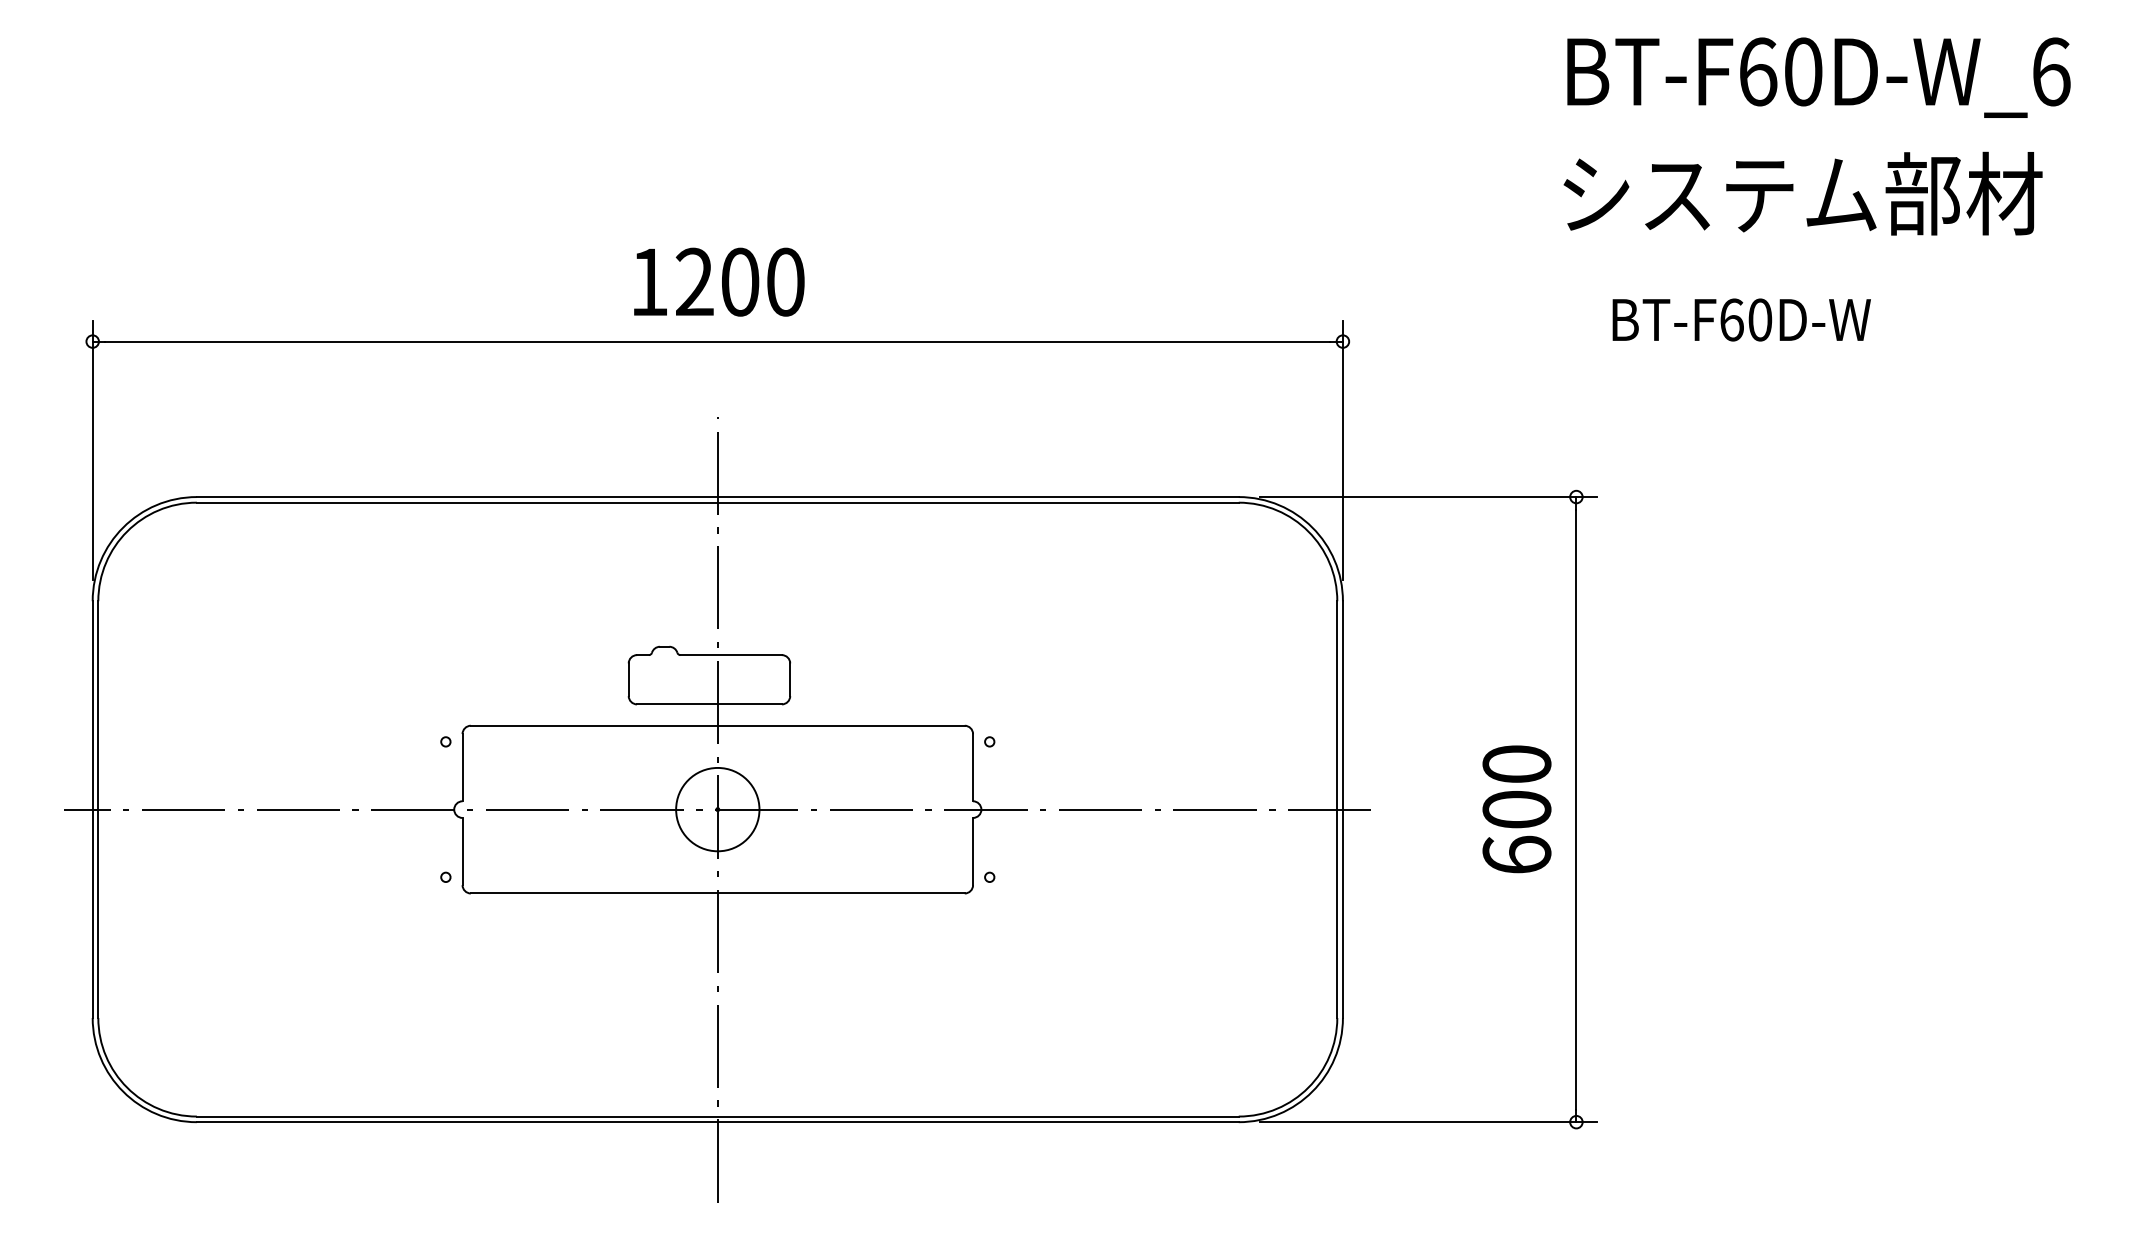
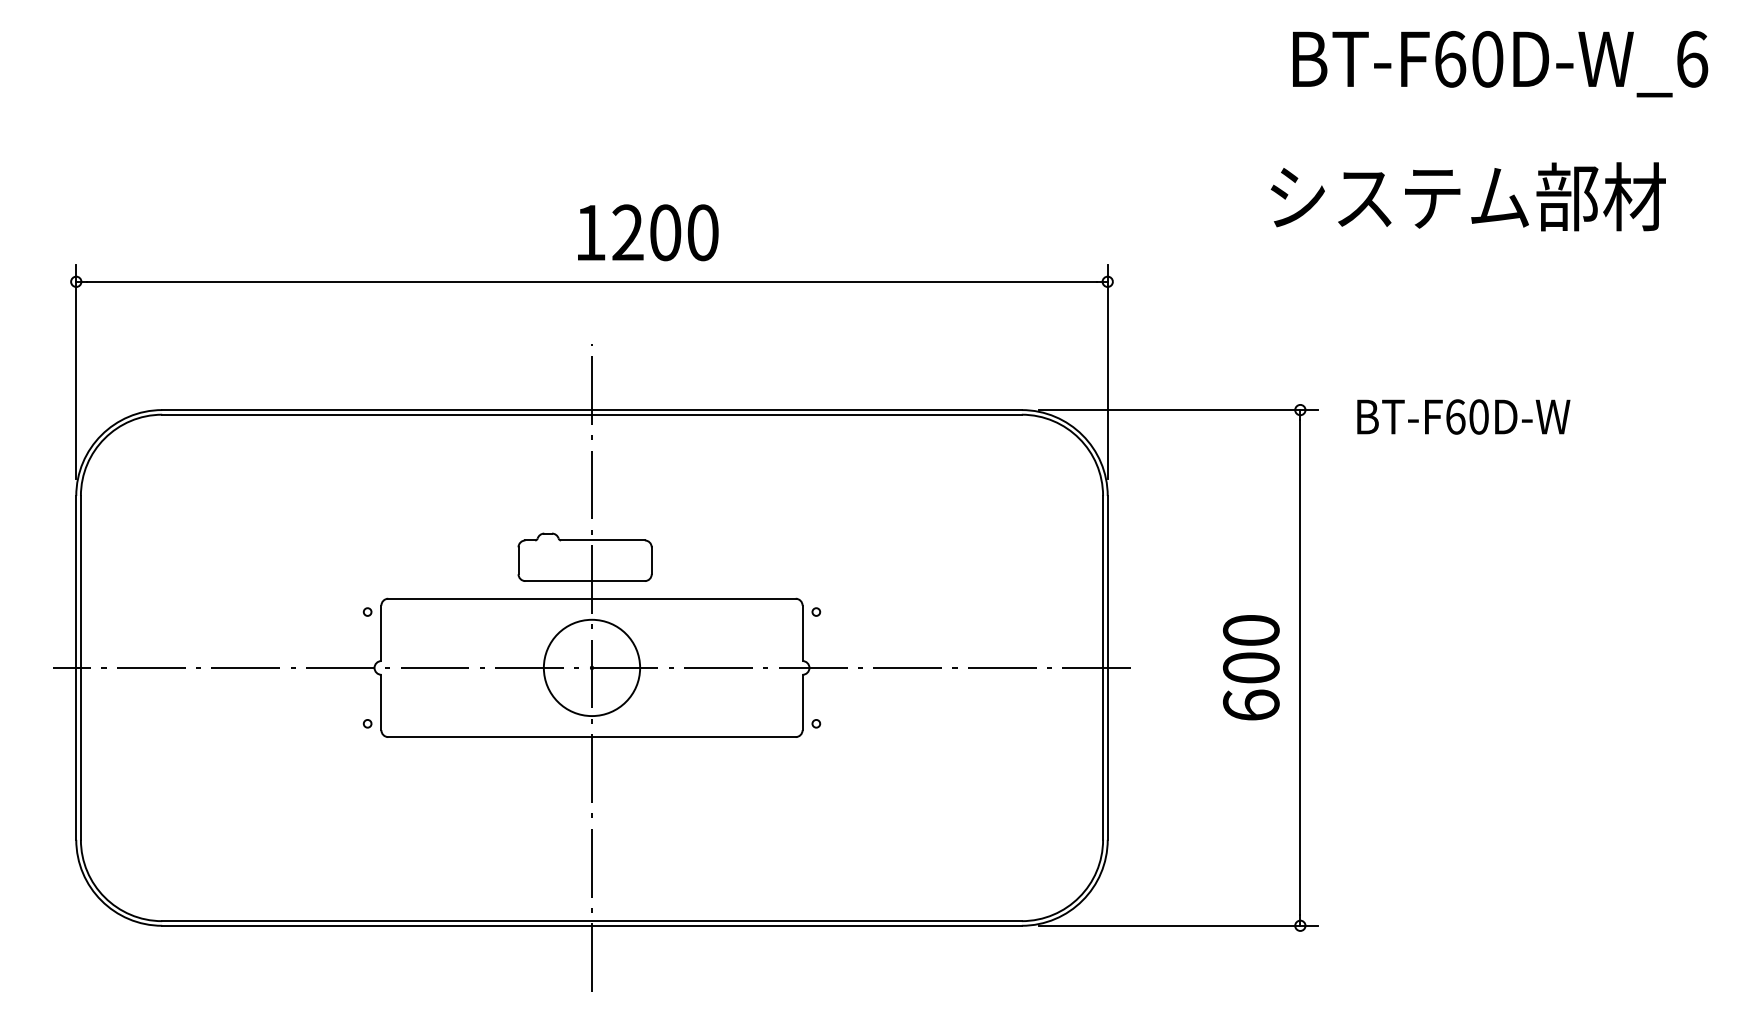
text: (1802, 193) -> (1467, 196), moved
text: (719, 281) -> (648, 232), moved
text: (1741, 319) -> (1463, 416), moved
circle: (717, 809) -> (591, 667), size x1.4

